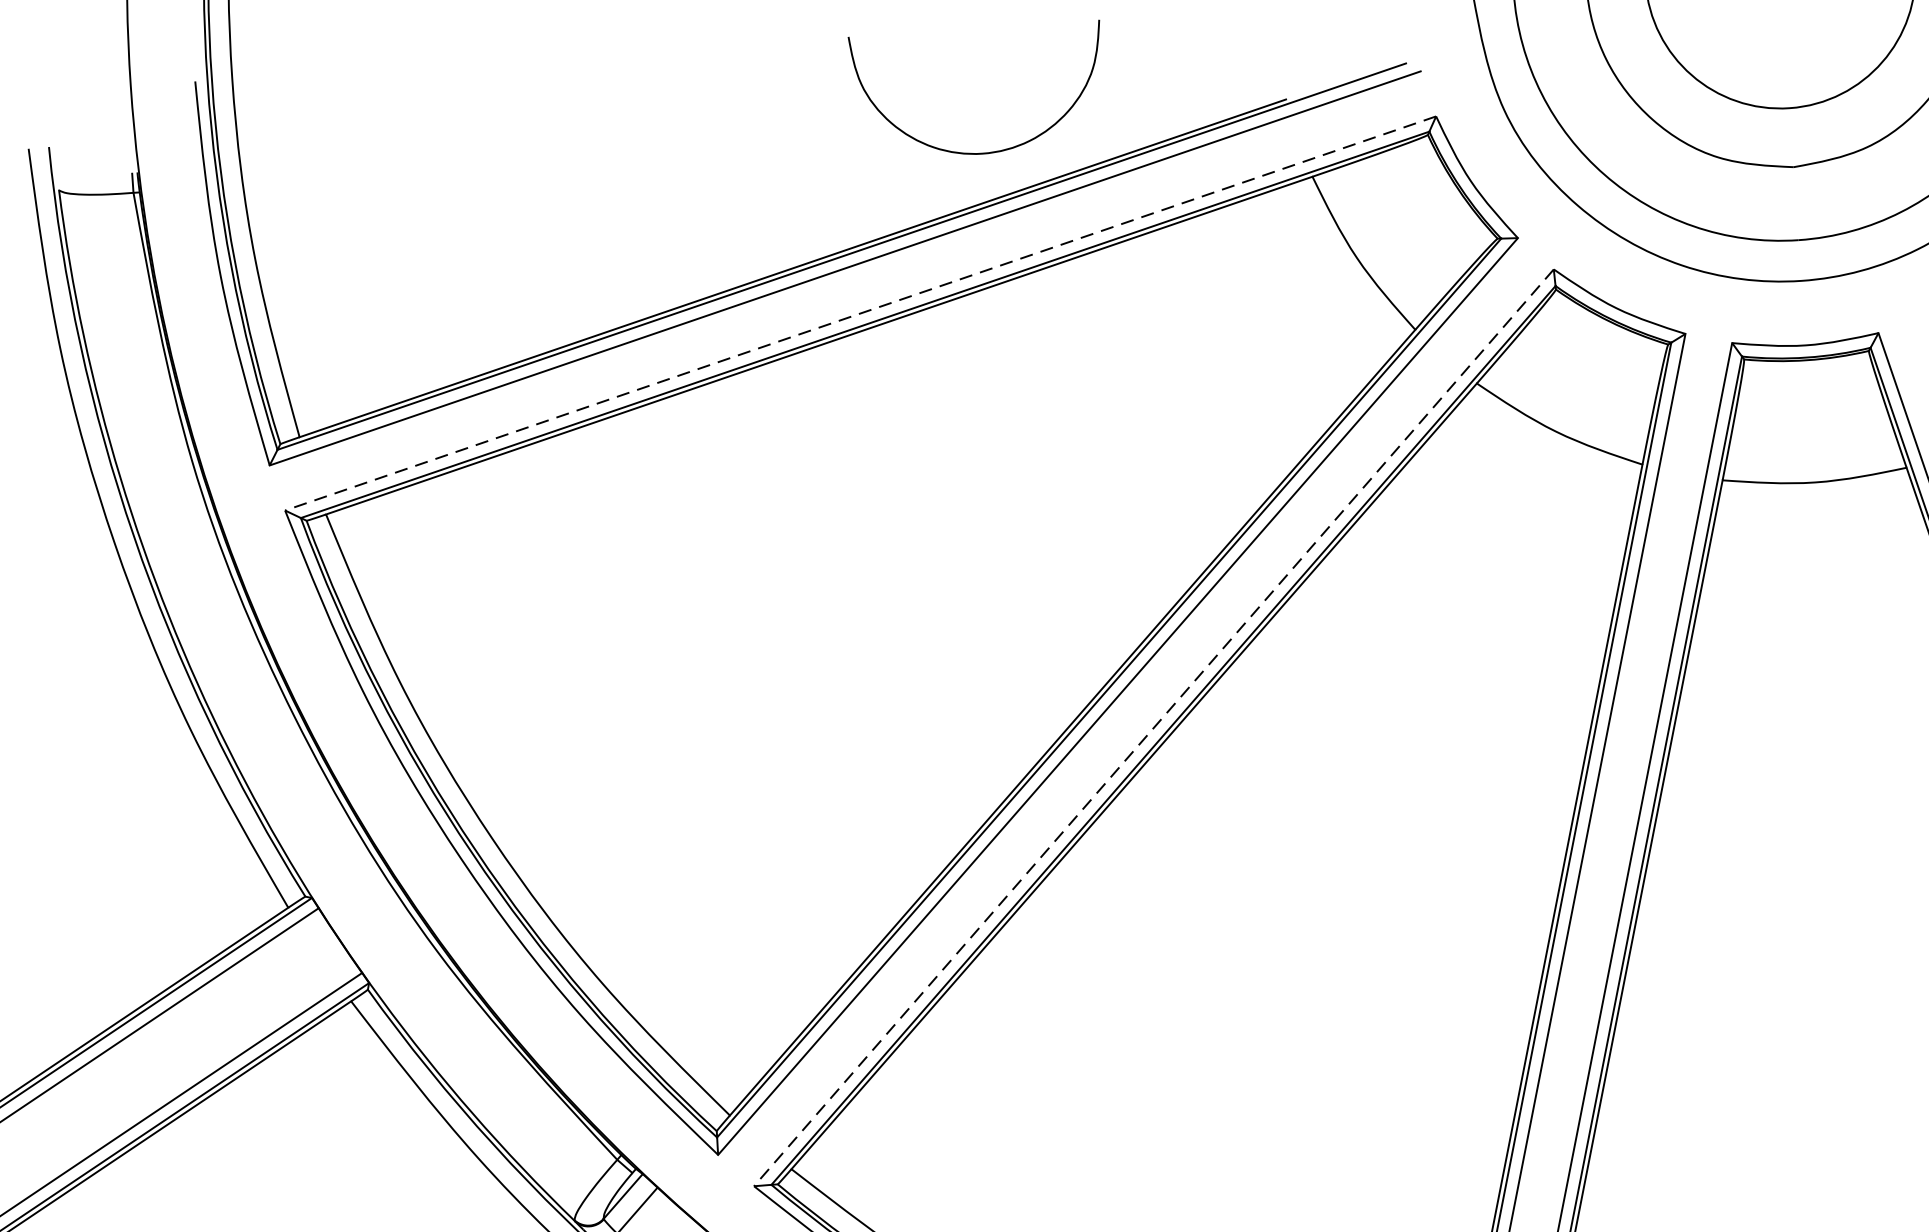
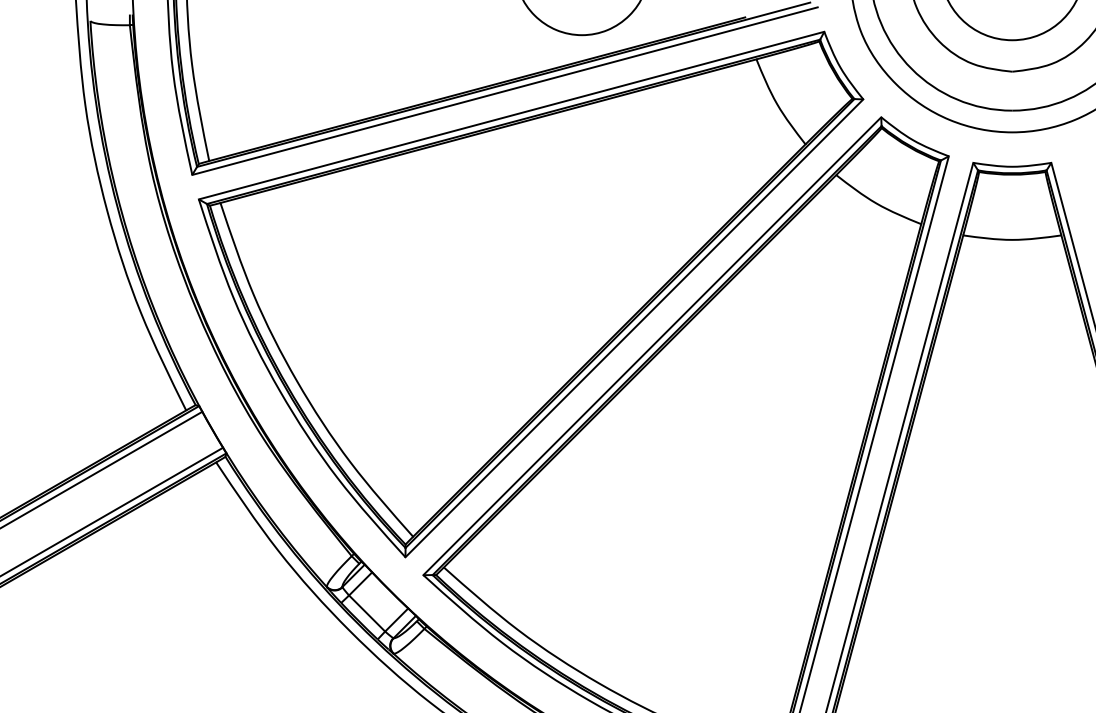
line: (860, 313) -> (511, 115), dashed -> solid
line: (1154, 728) -> (652, 346), dashed -> solid

